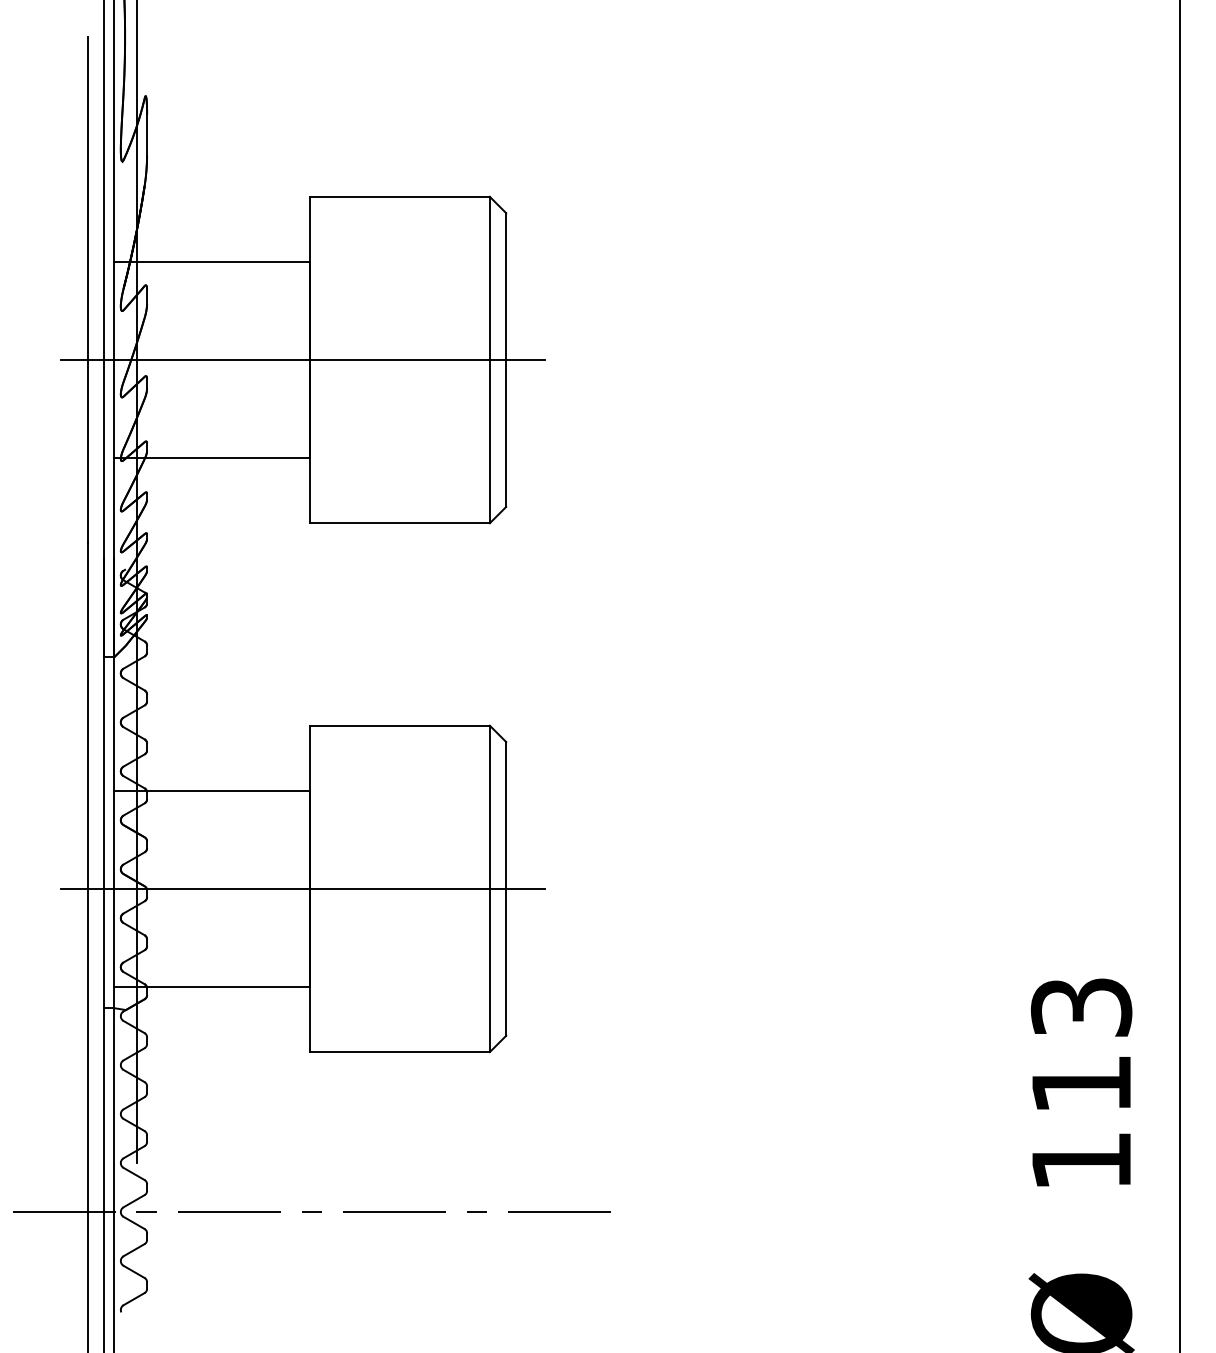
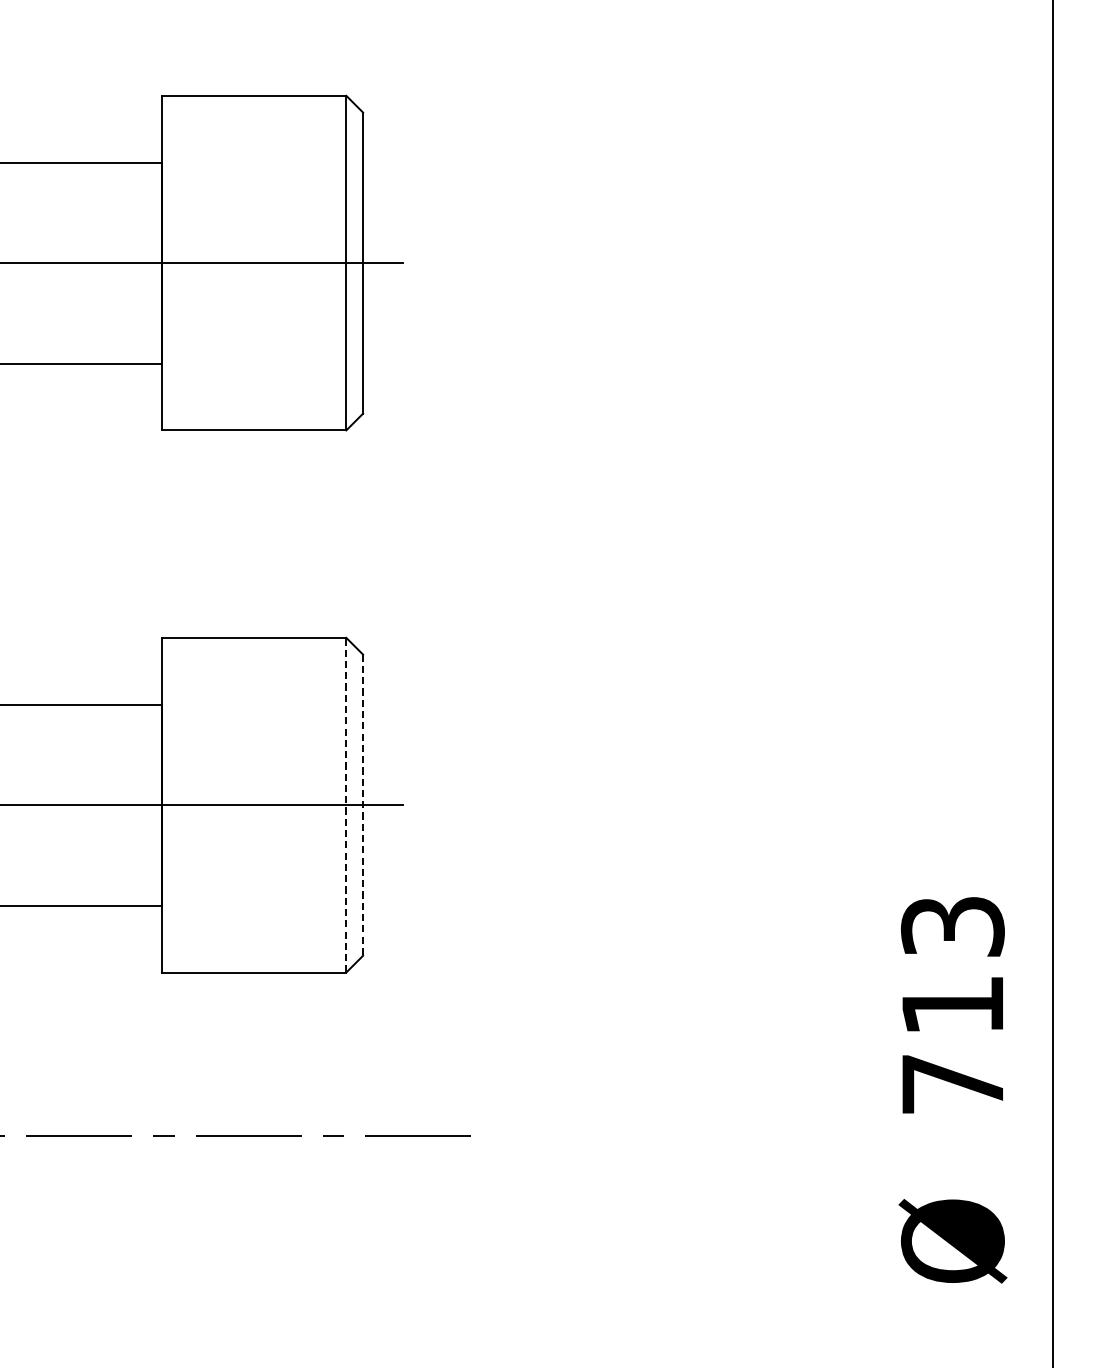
line: (489, 888) -> (345, 804), solid -> dashed
line: (506, 888) -> (363, 804), solid -> dashed
text: (1081, 1161) -> (952, 1084), 113 -> 713

